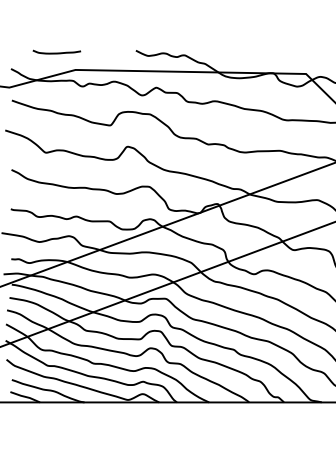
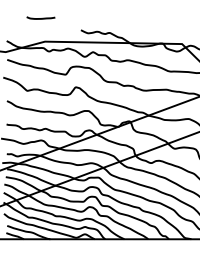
line: (56, 52) -> (40, 18), moved

